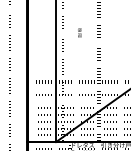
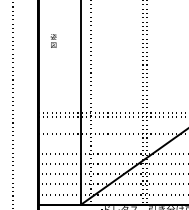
text: (79, 32) -> (53, 40), moved

